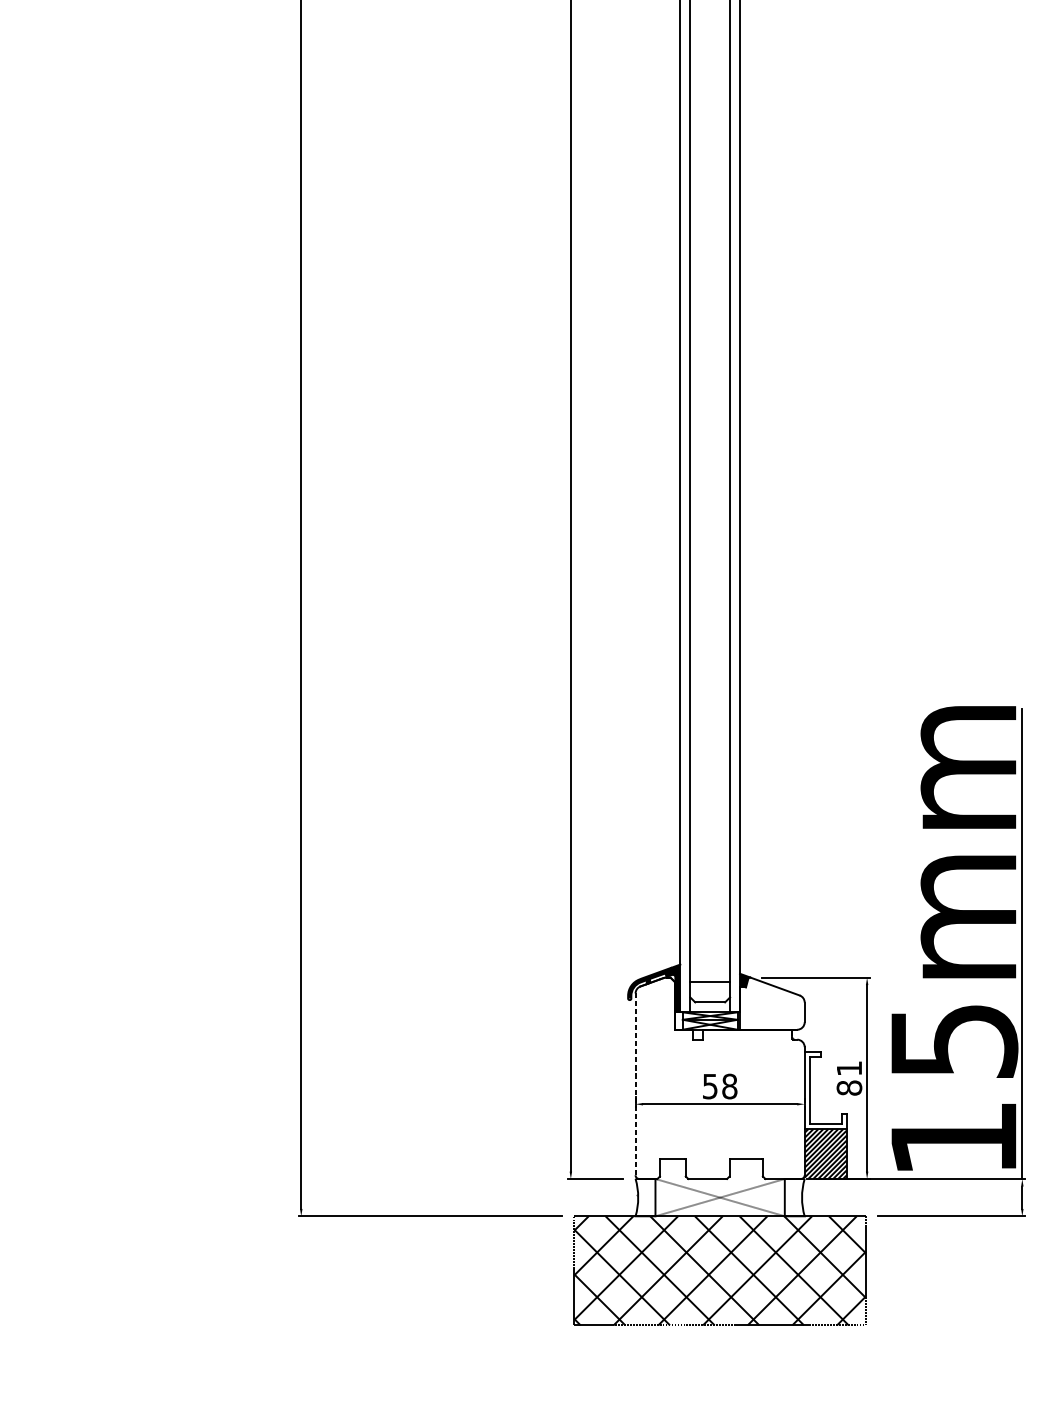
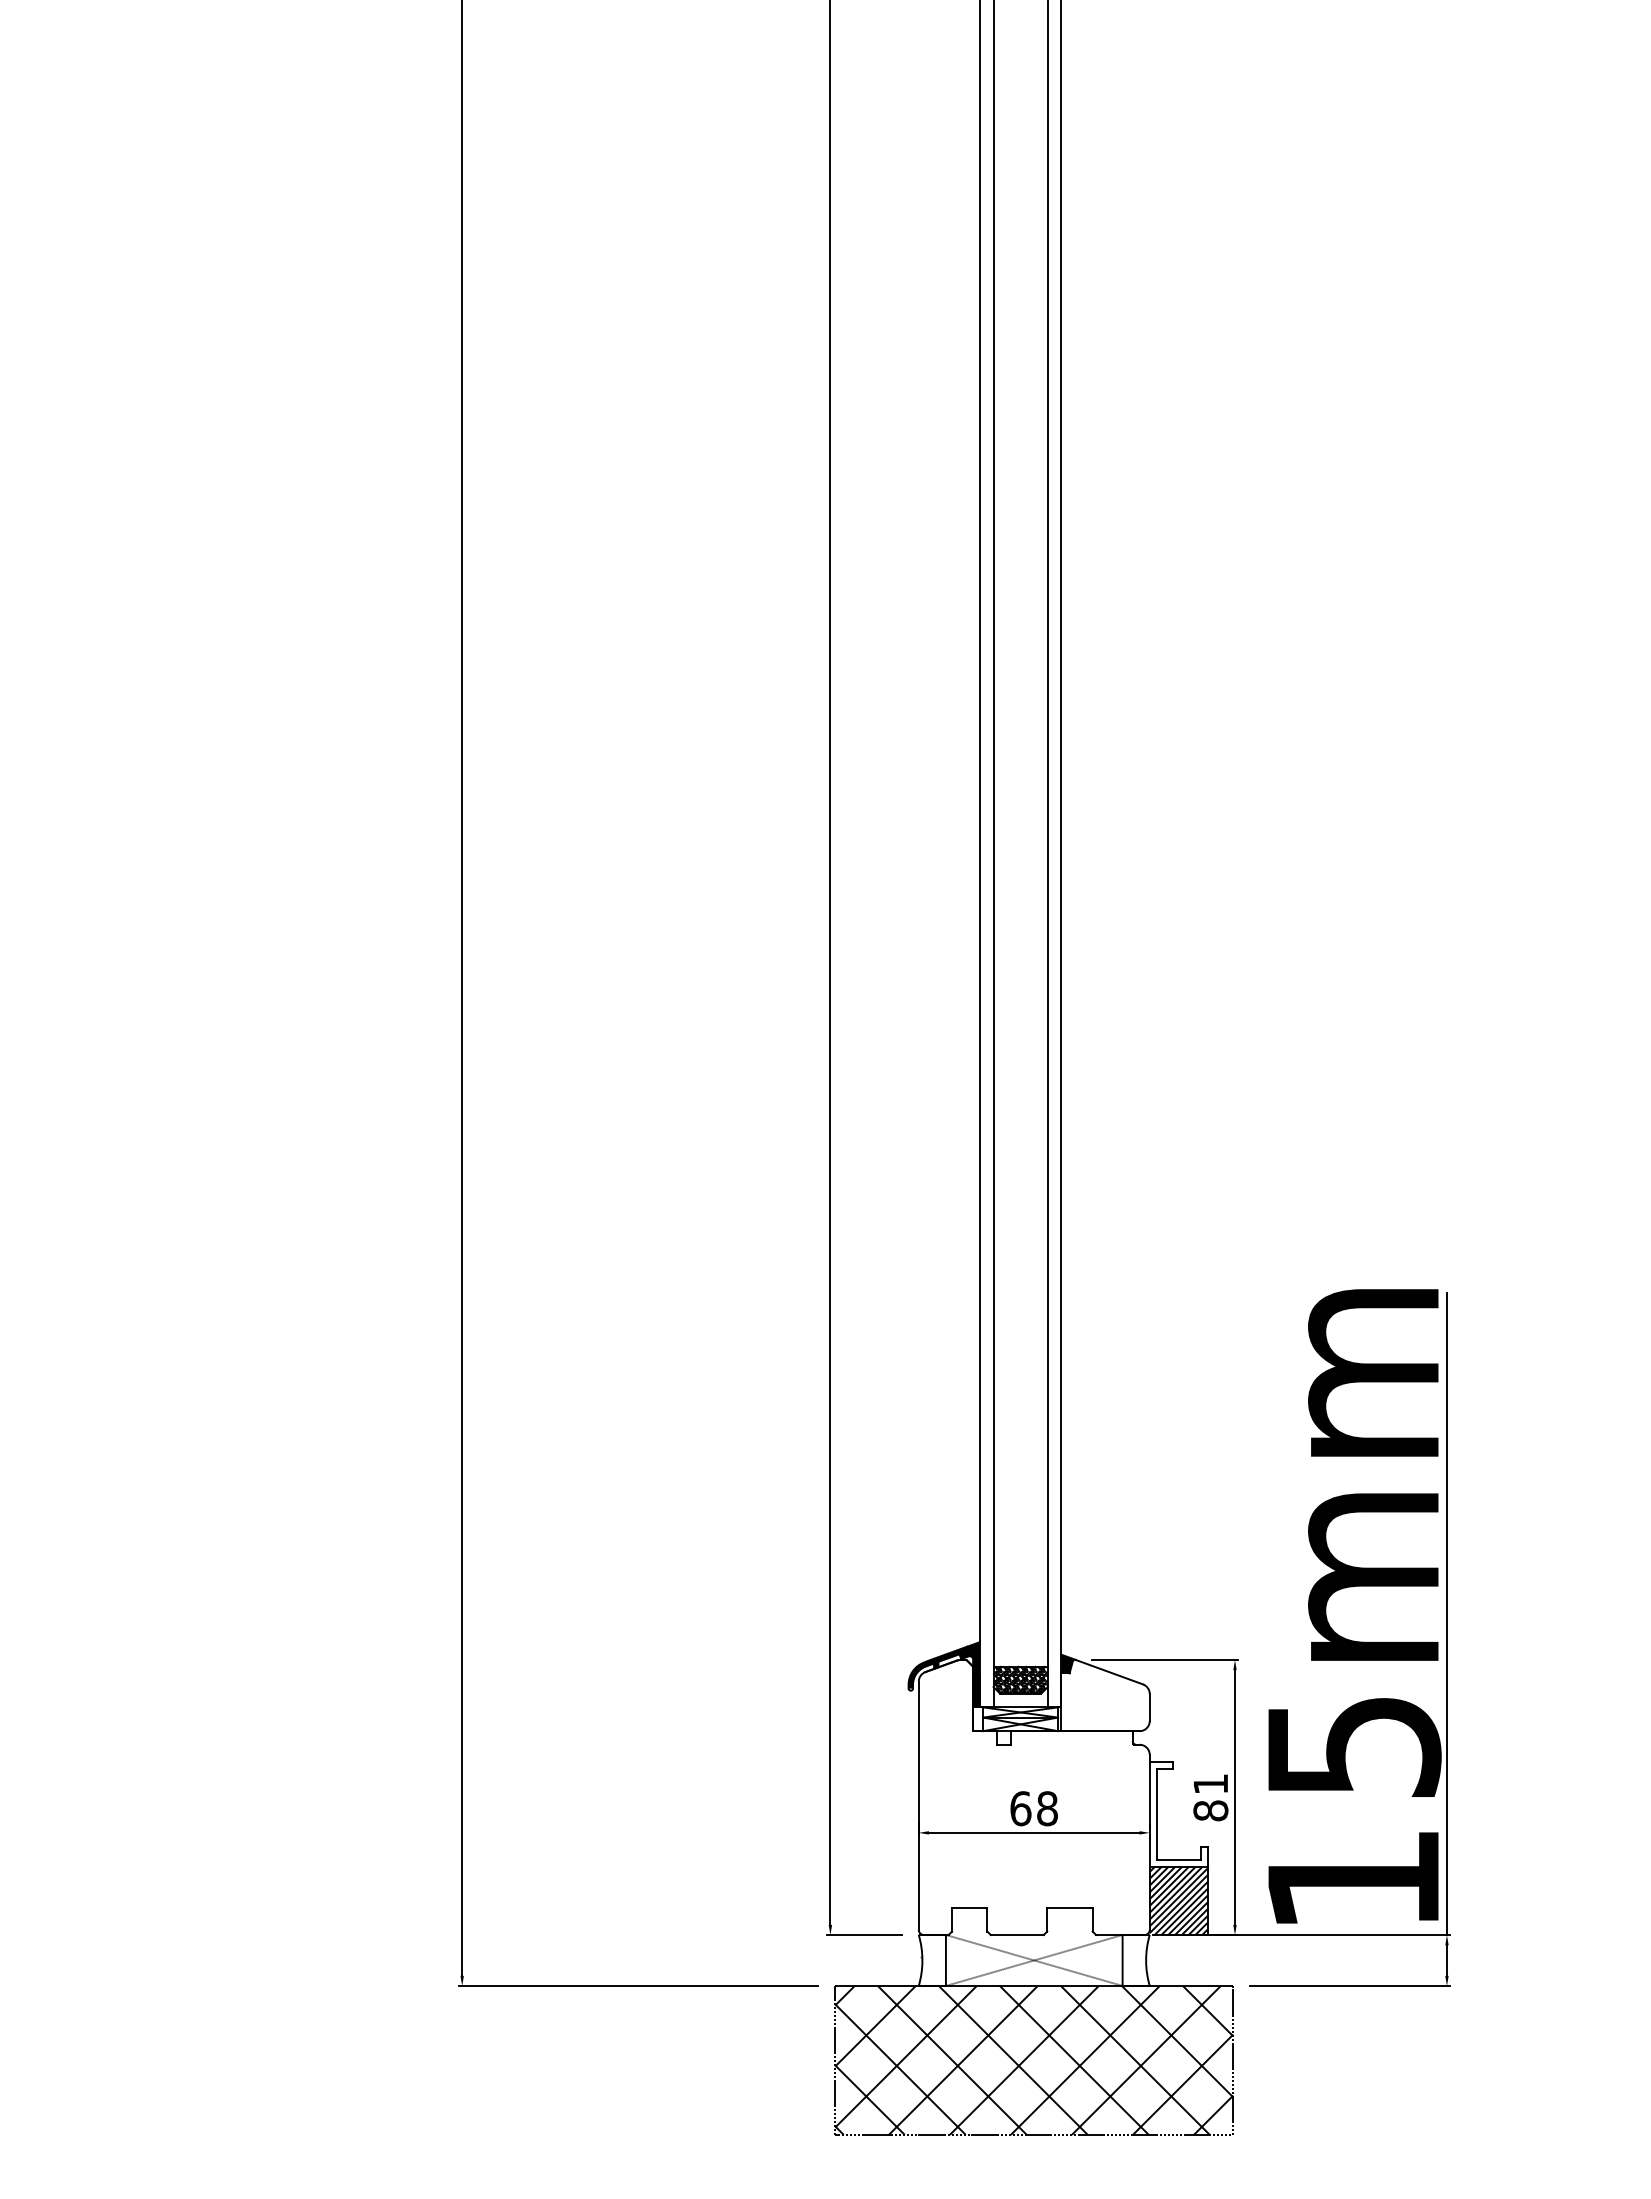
hatch: (710, 991) -> (1020, 1679), added
line: (635, 1084) -> (918, 1805), dashed -> solid
text: (710, 1086) -> (1020, 1808), 58 -> 68

